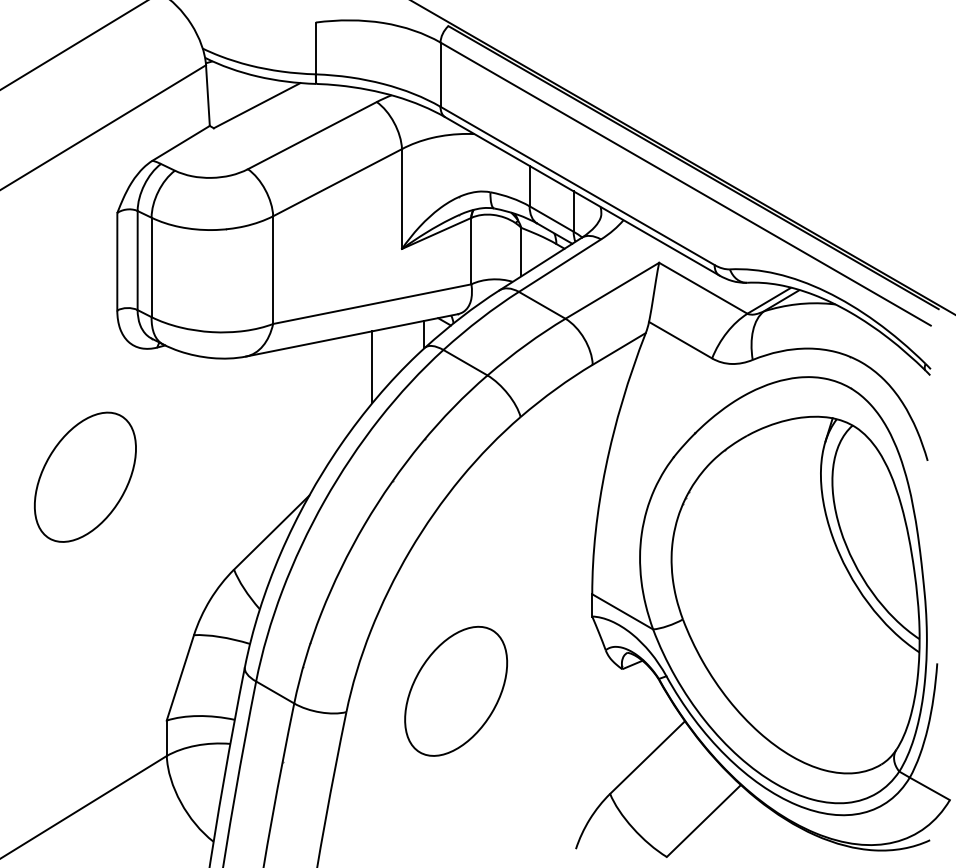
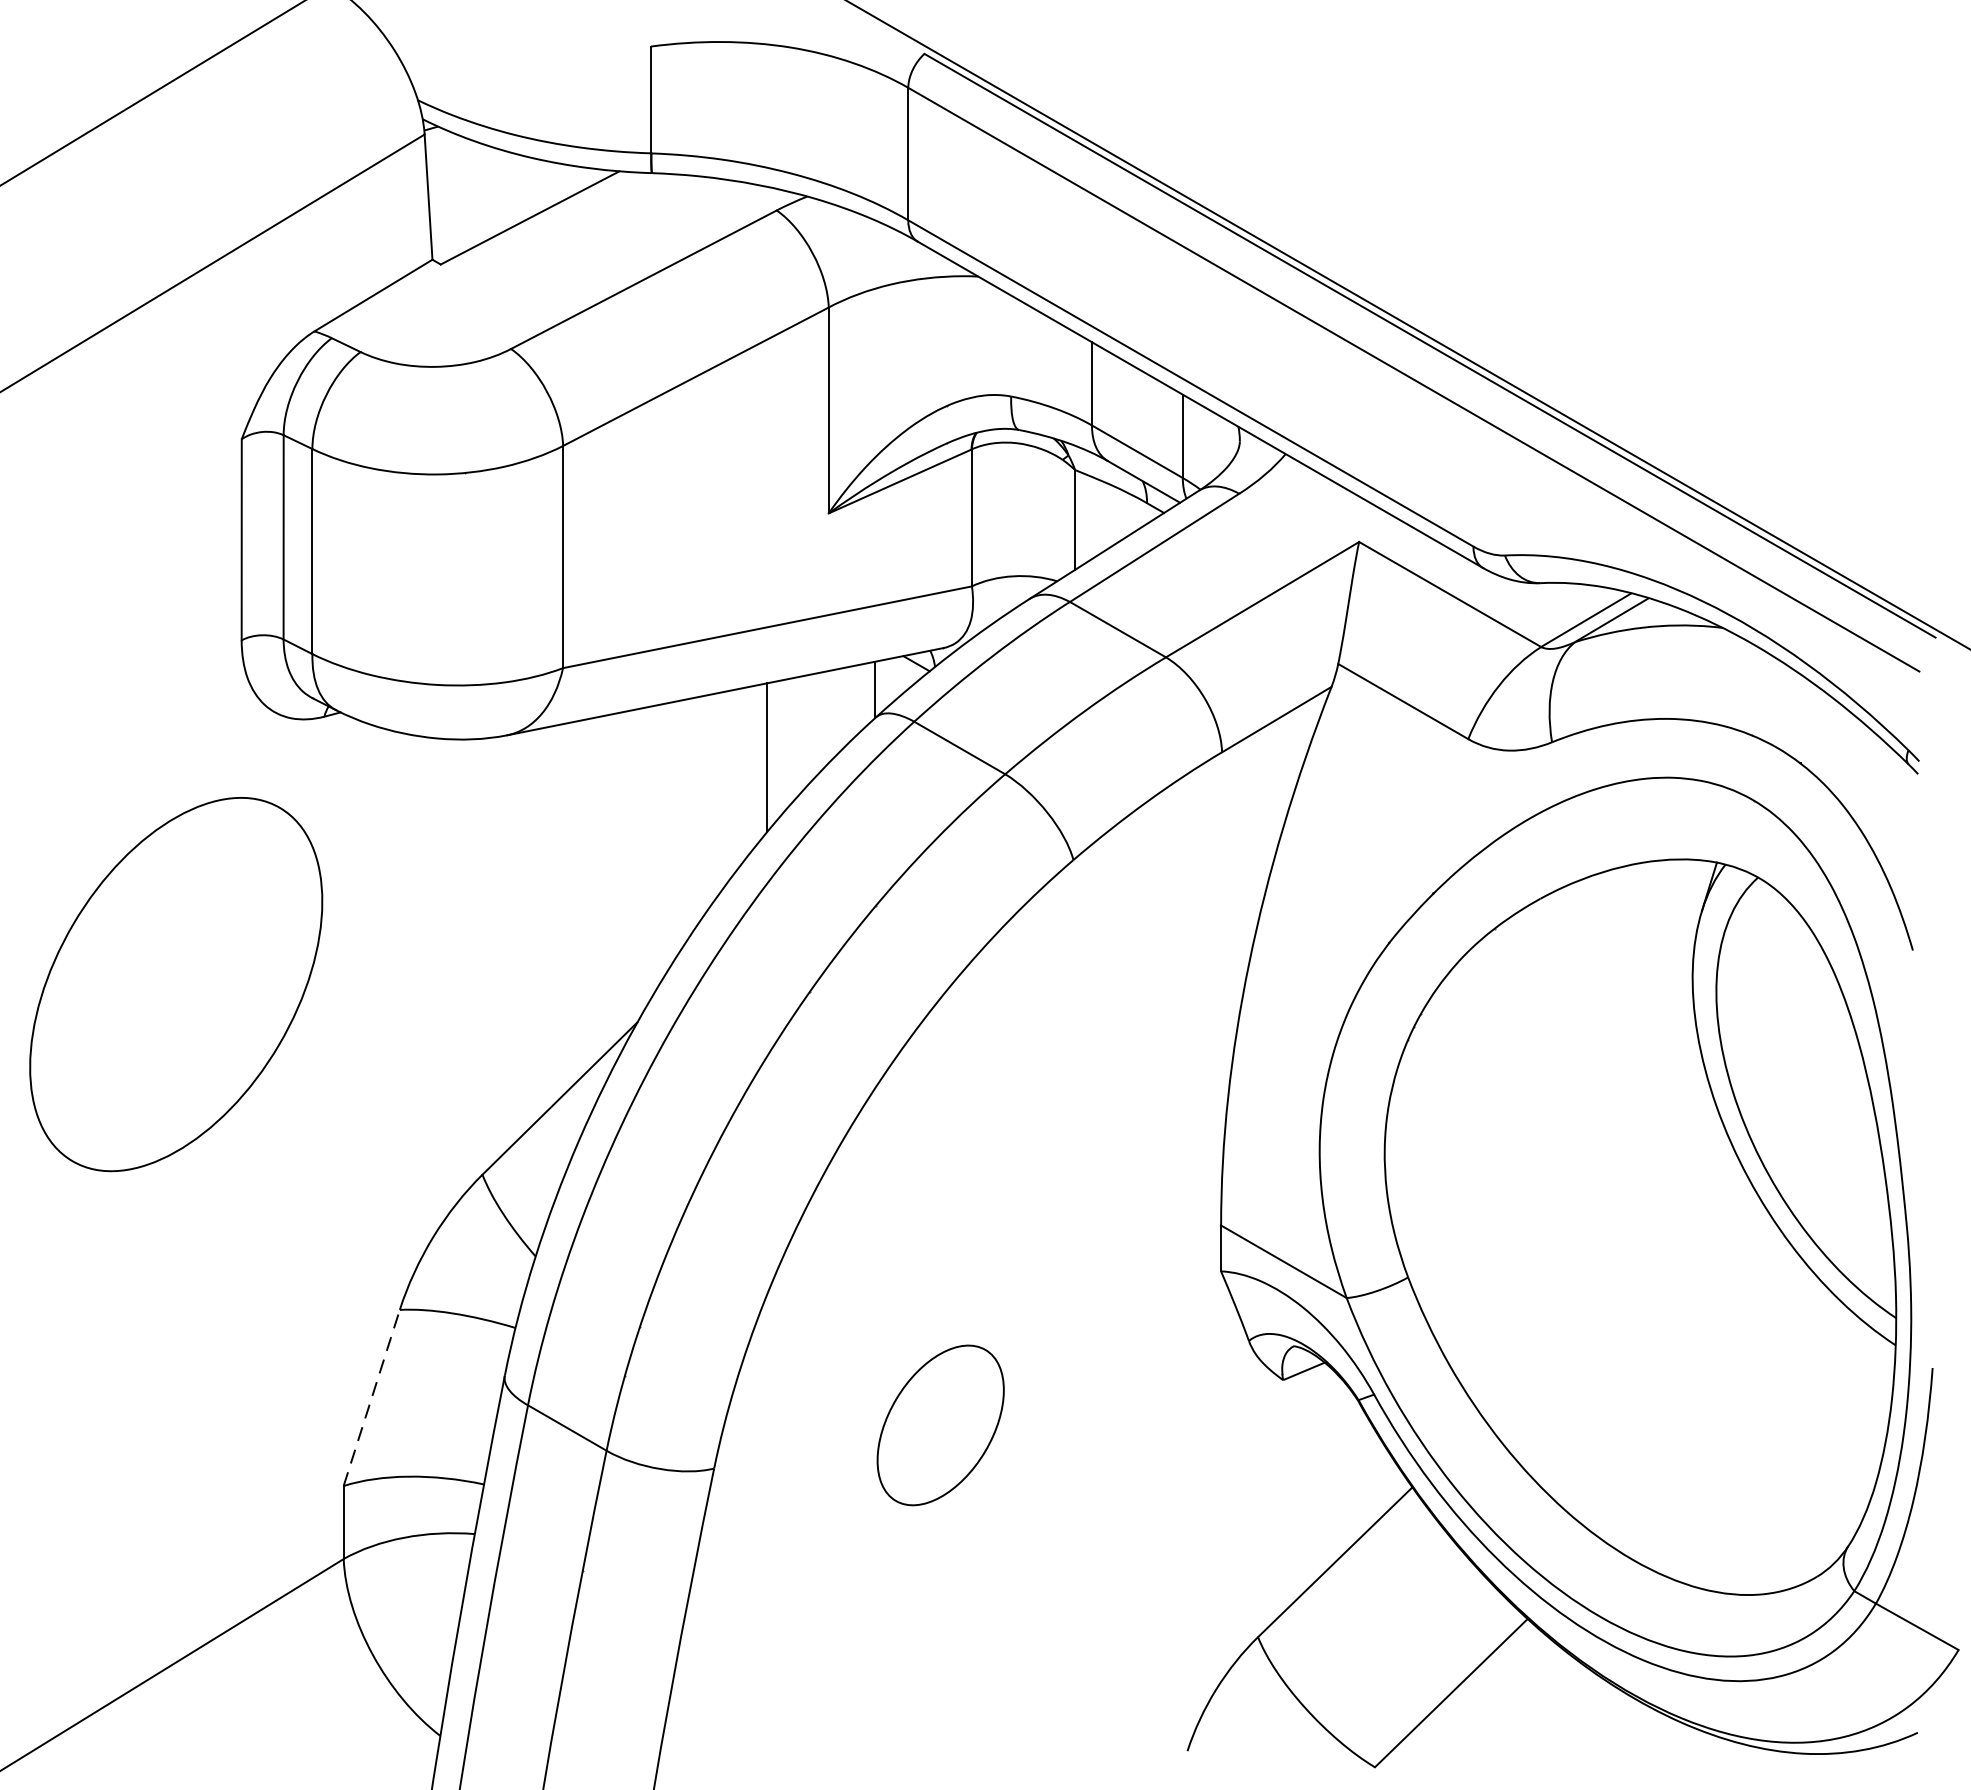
part: (84, 476) -> (174, 982), size x1.4
line: (180, 677) -> (371, 1397), solid -> dashed
part: (456, 690) -> (941, 1423), size x0.6

